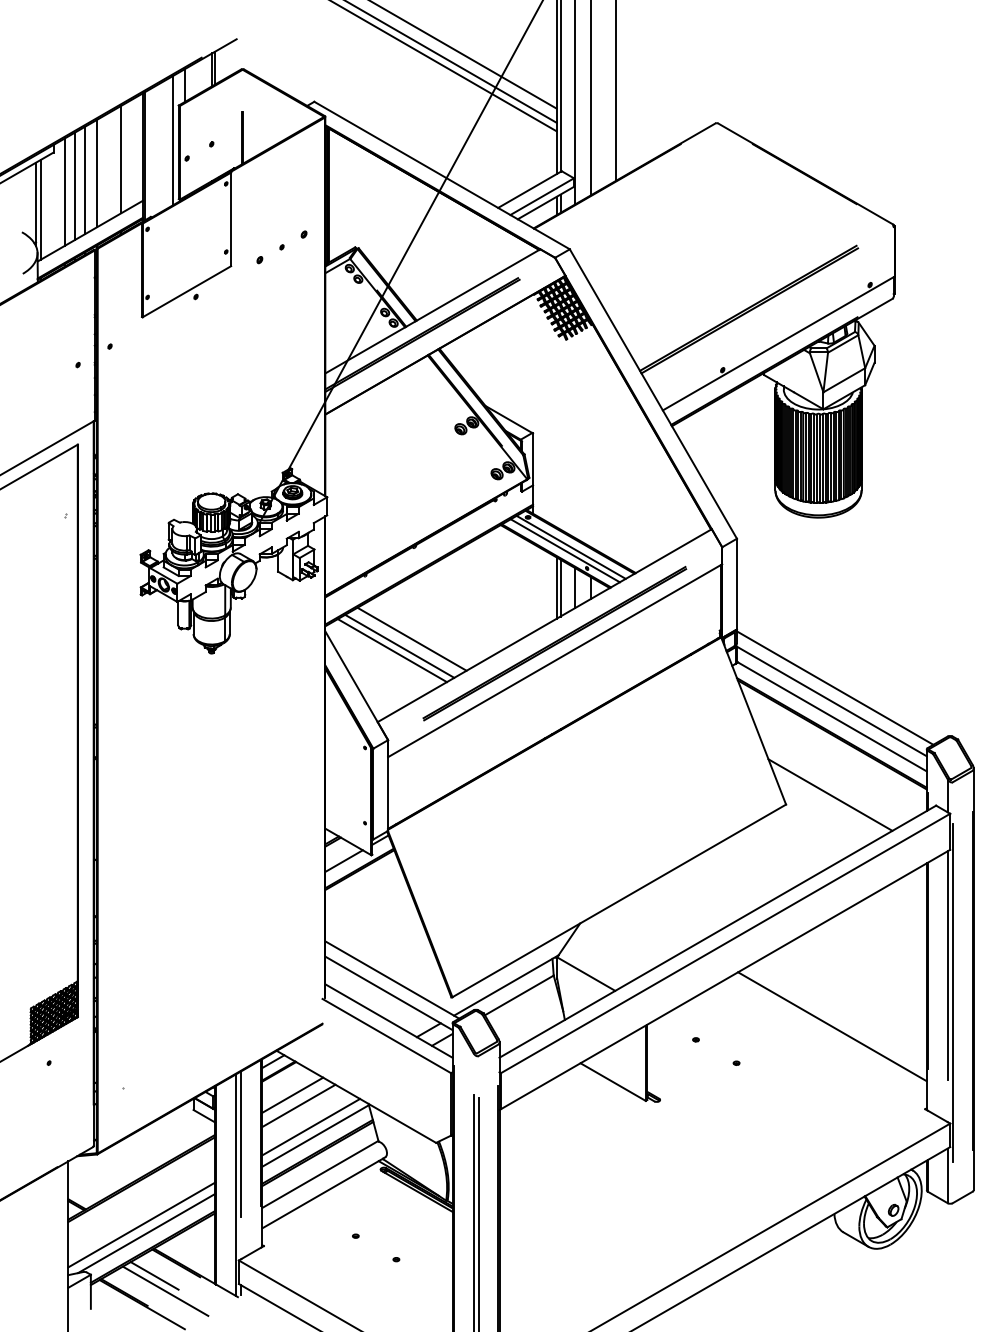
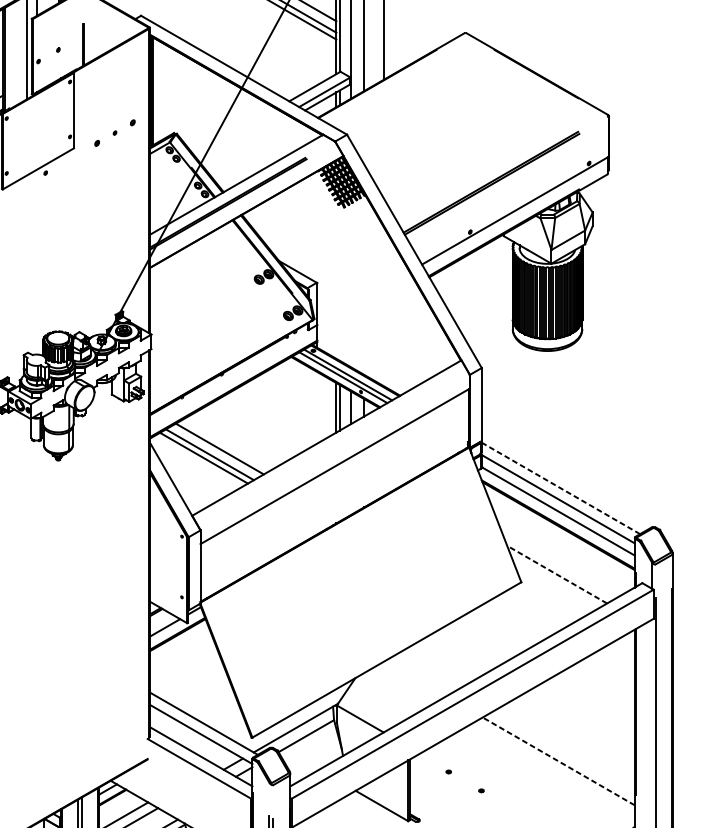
part: (554, 643) -> (334, 452), removed
line: (834, 687) -> (560, 487), solid -> dashed
line: (830, 795) -> (557, 574), solid -> dashed
line: (947, 965) -> (651, 712), removed
line: (832, 1026) -> (558, 761), solid -> dashed

